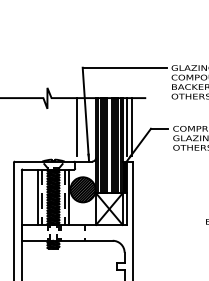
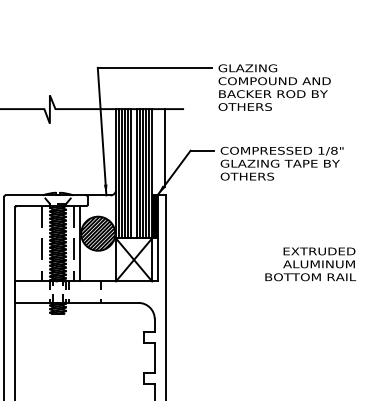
line: (77, 127) -> (90, 148), removed
line: (126, 127) -> (157, 148), removed
line: (37, 197) -> (36, 243), removed

